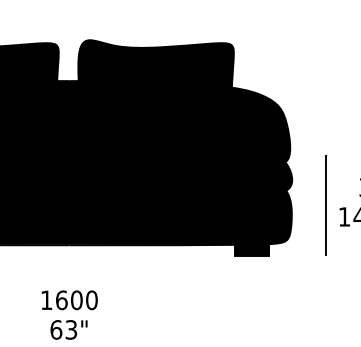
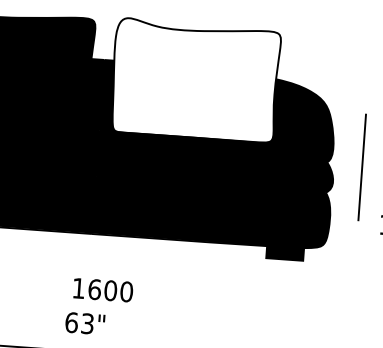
fill: (155, 93) -> (194, 79), removed
line: (325, 205) -> (362, 167), moved
text: (69, 300) -> (102, 290), moved

